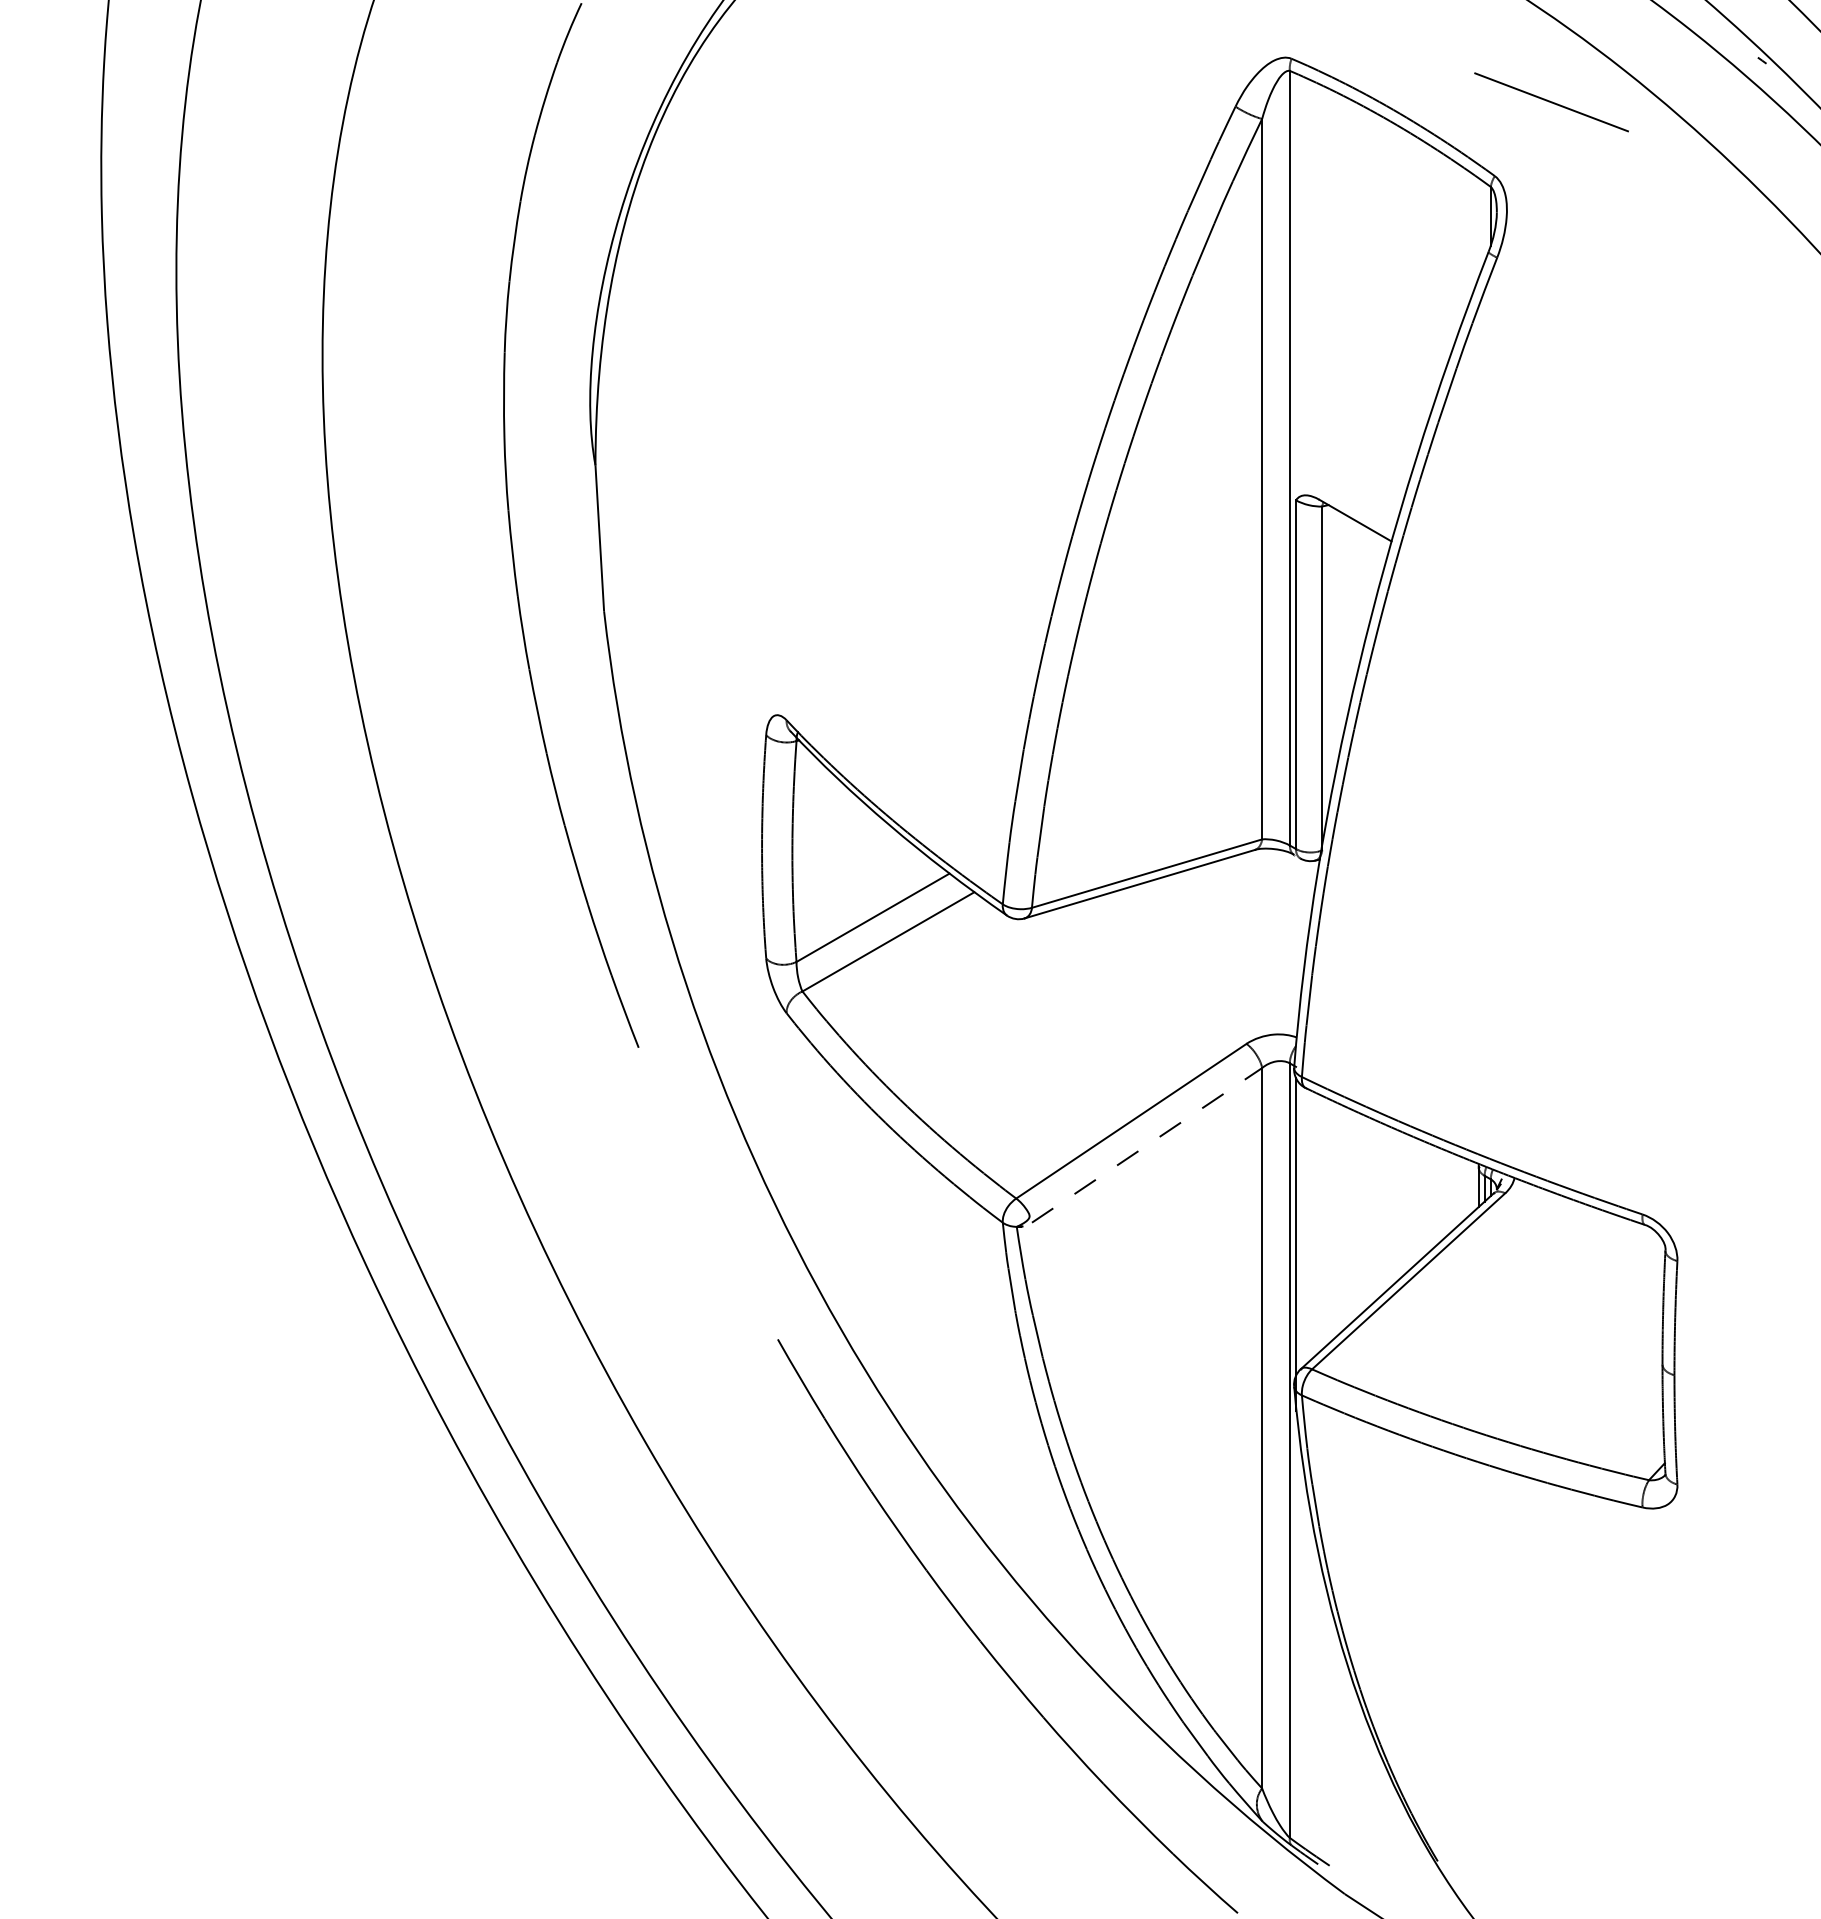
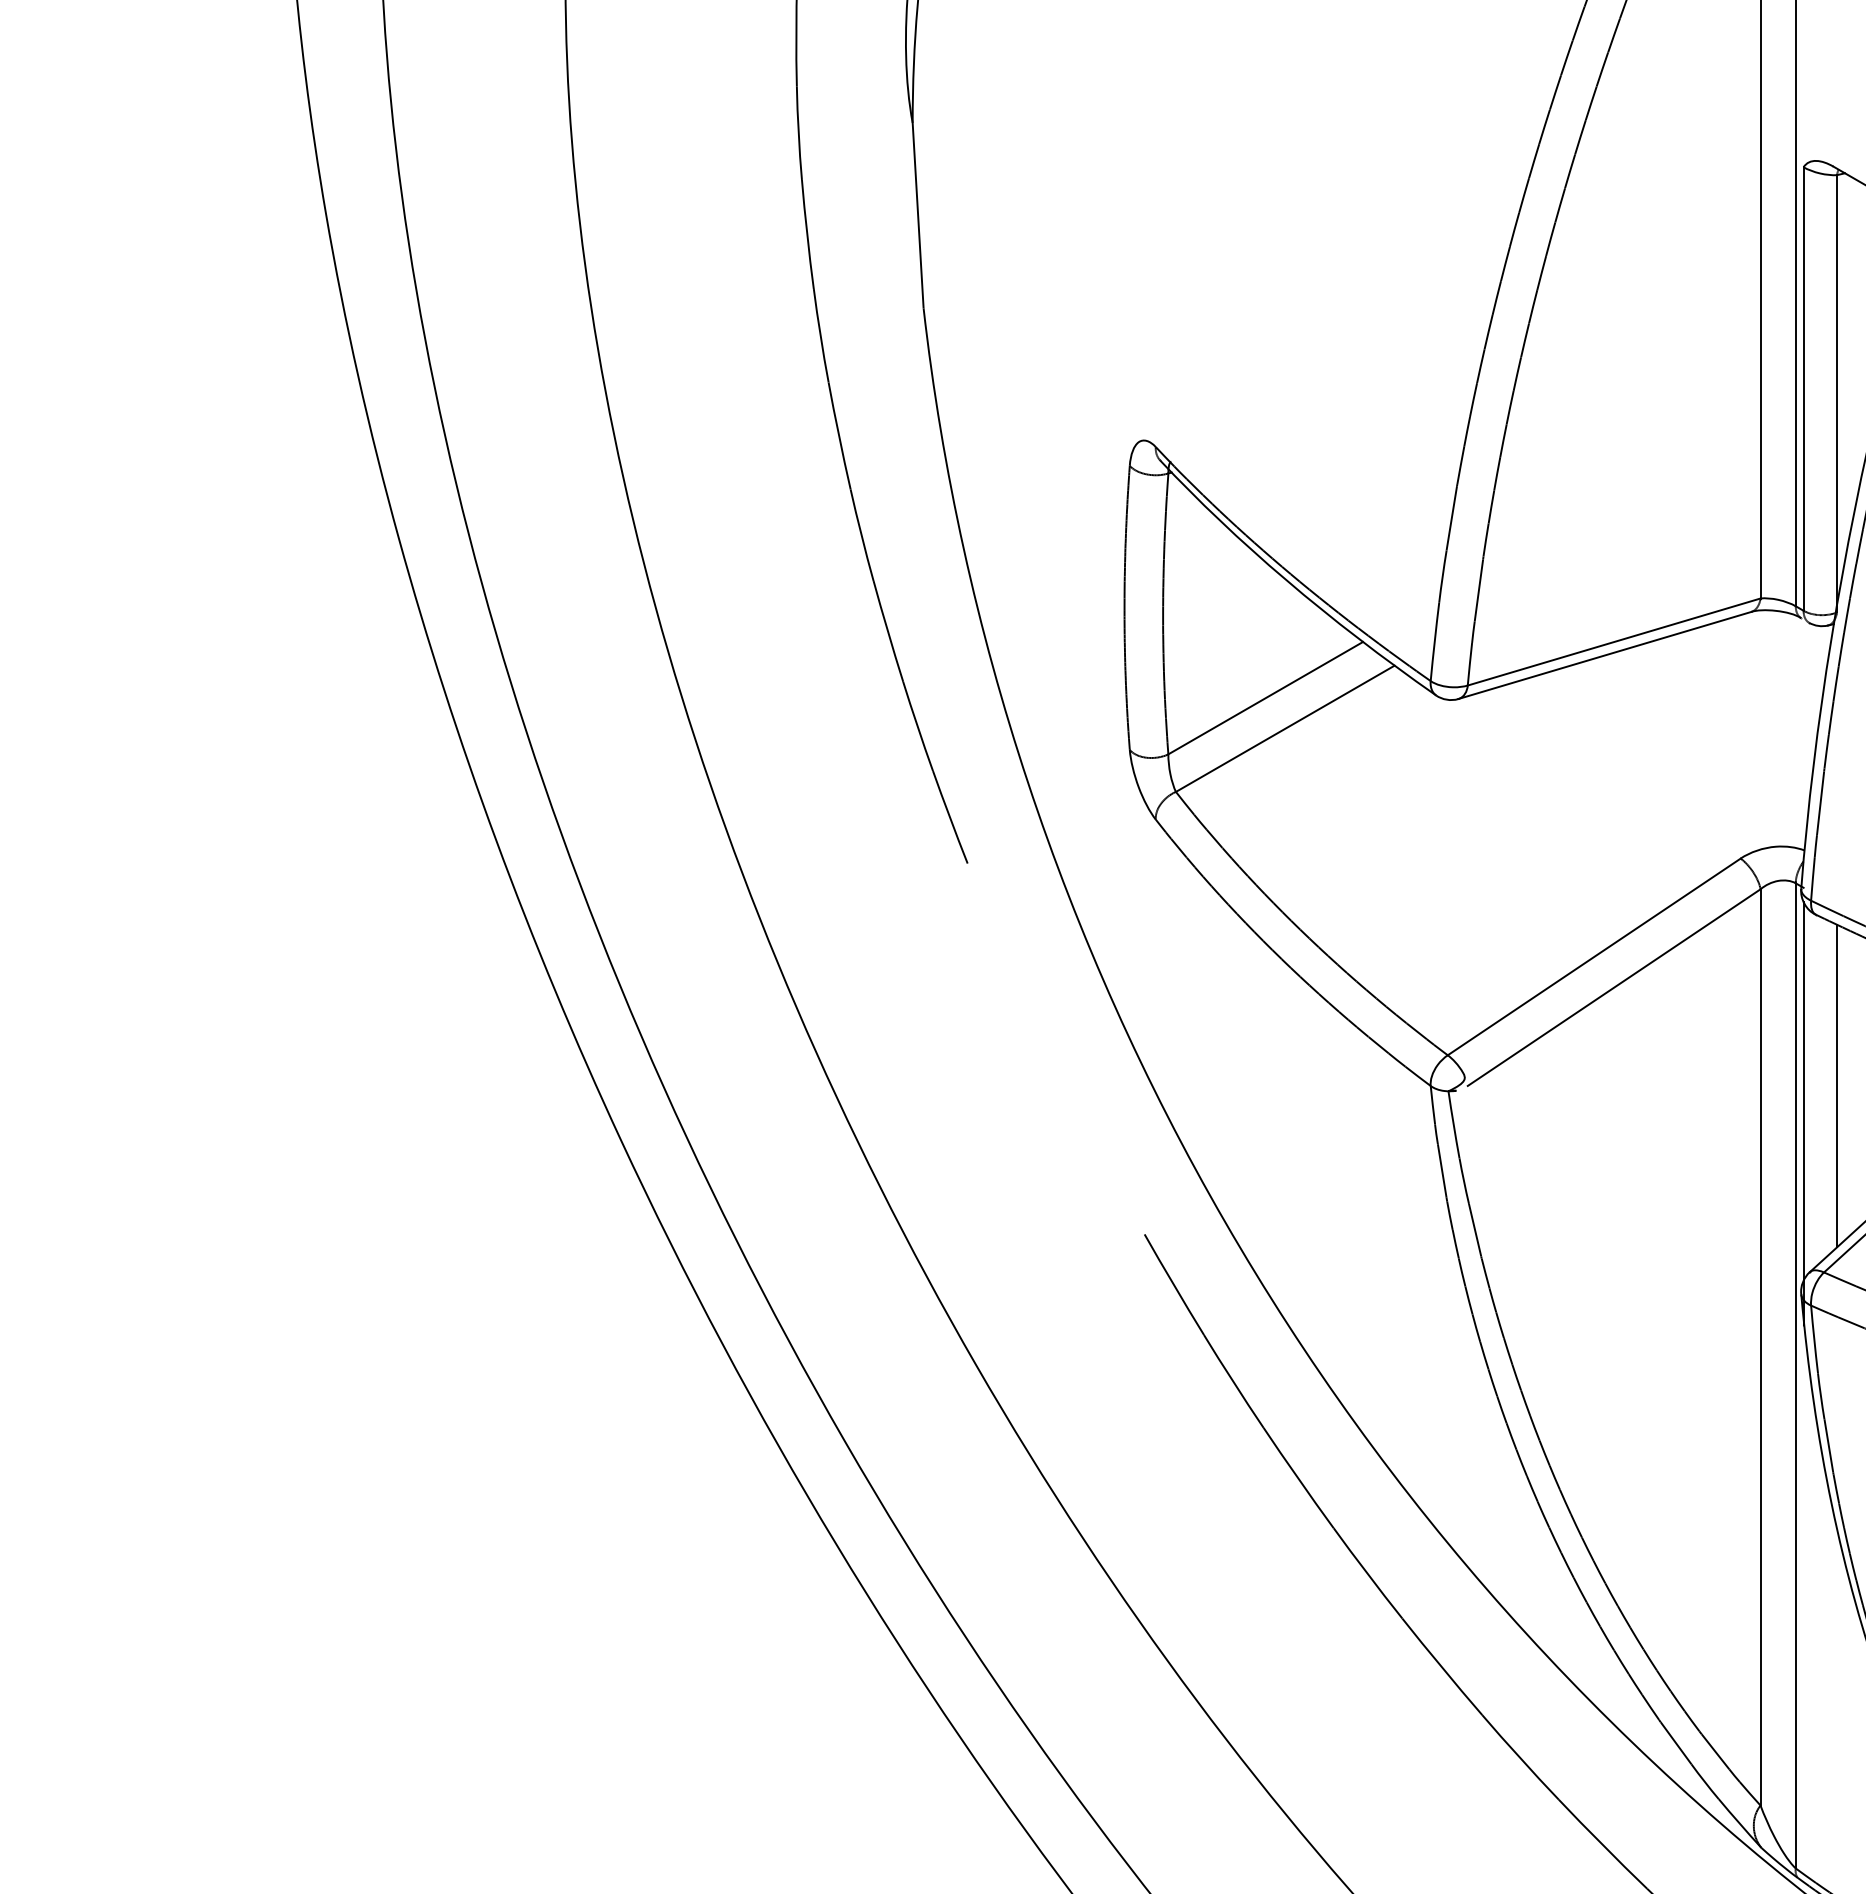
line: (1147, 1145) -> (1614, 987), dashed -> solid
line: (1322, 1222) -> (1837, 1085), added

